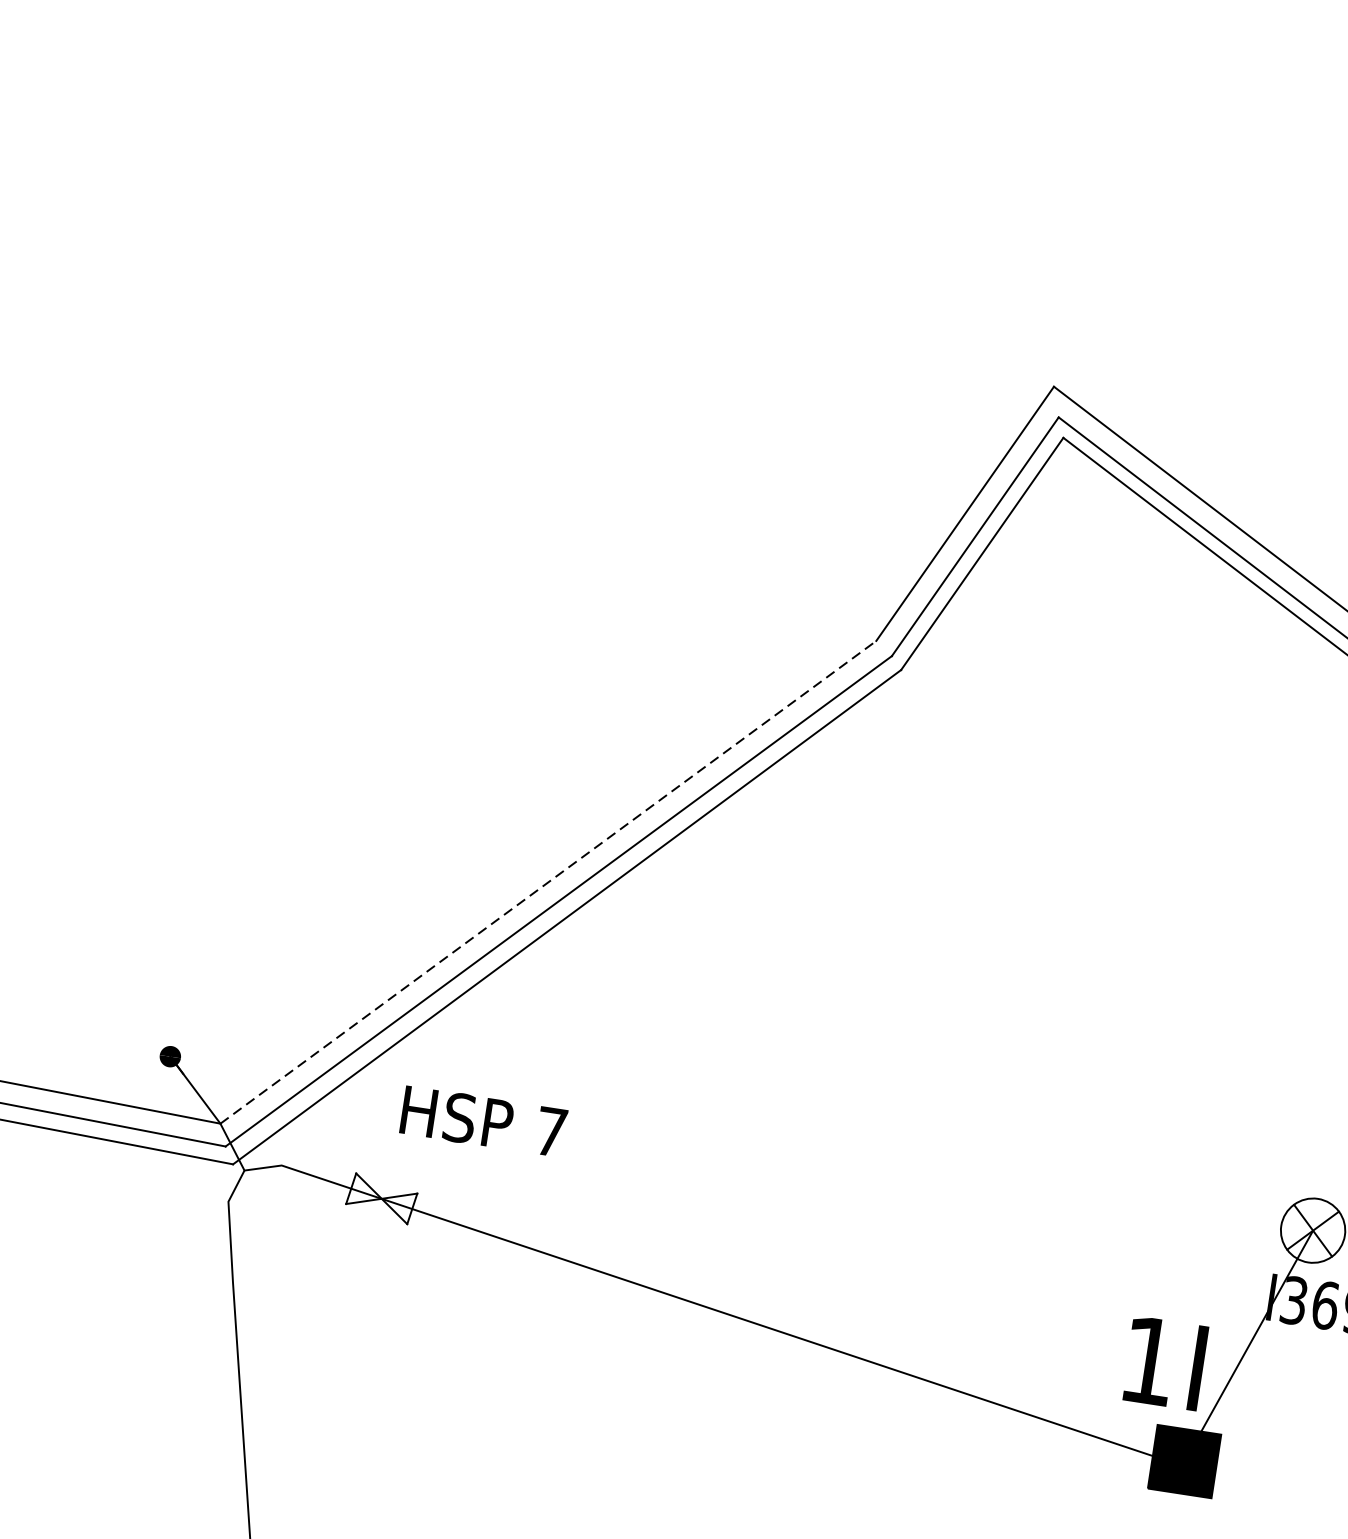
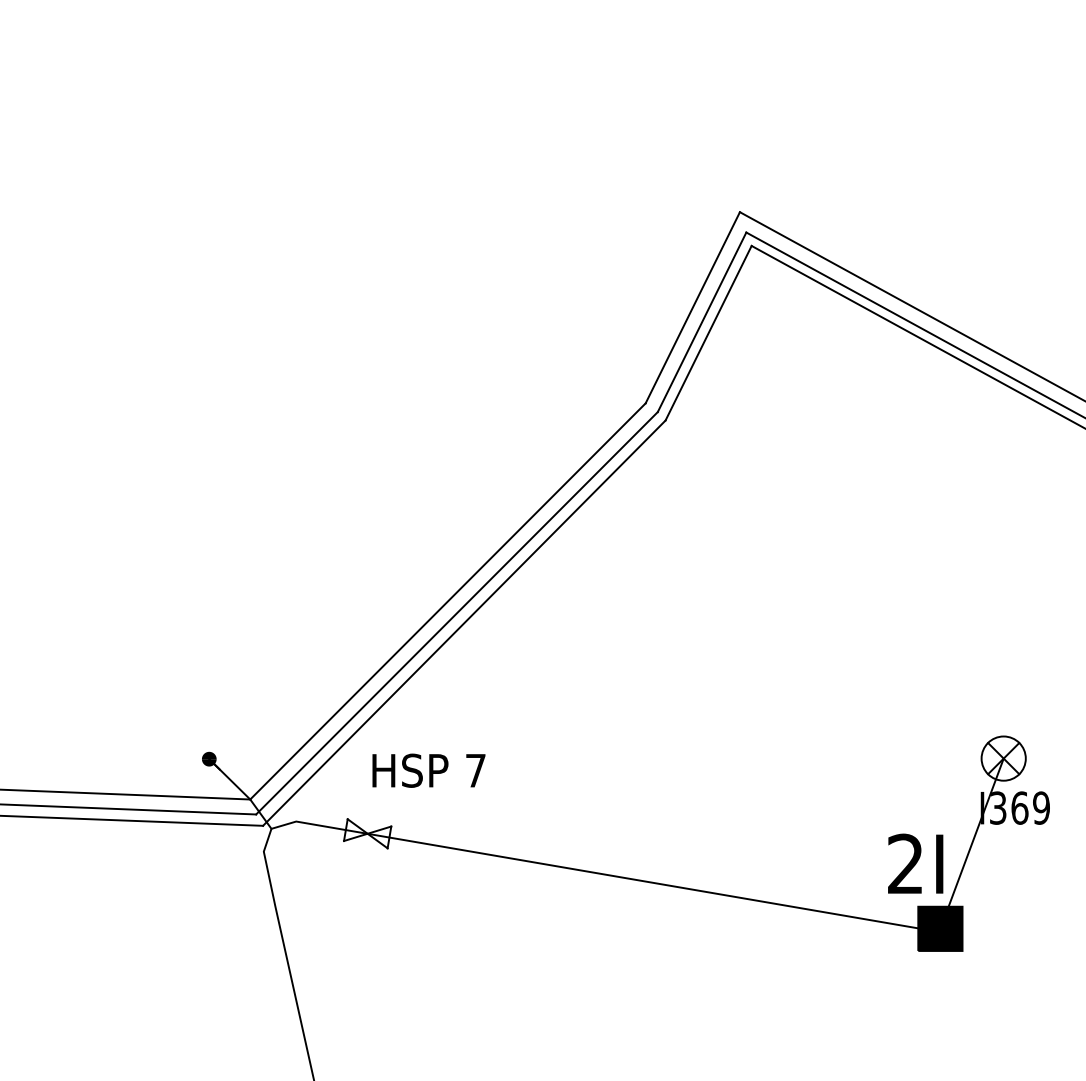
line: (547, 882) -> (447, 601), dashed -> solid
text: (1148, 1359) -> (905, 863), 1I -> 2I

